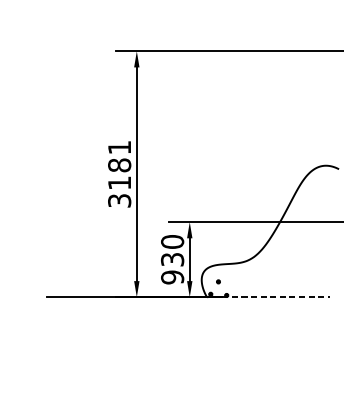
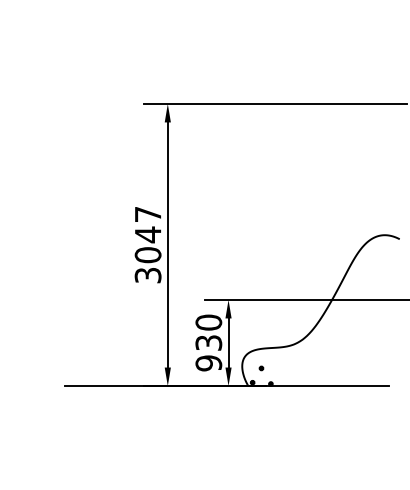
text: (119, 165) -> (147, 235), 3181 -> 3047
line: (276, 297) -> (327, 386), dashed -> solid

